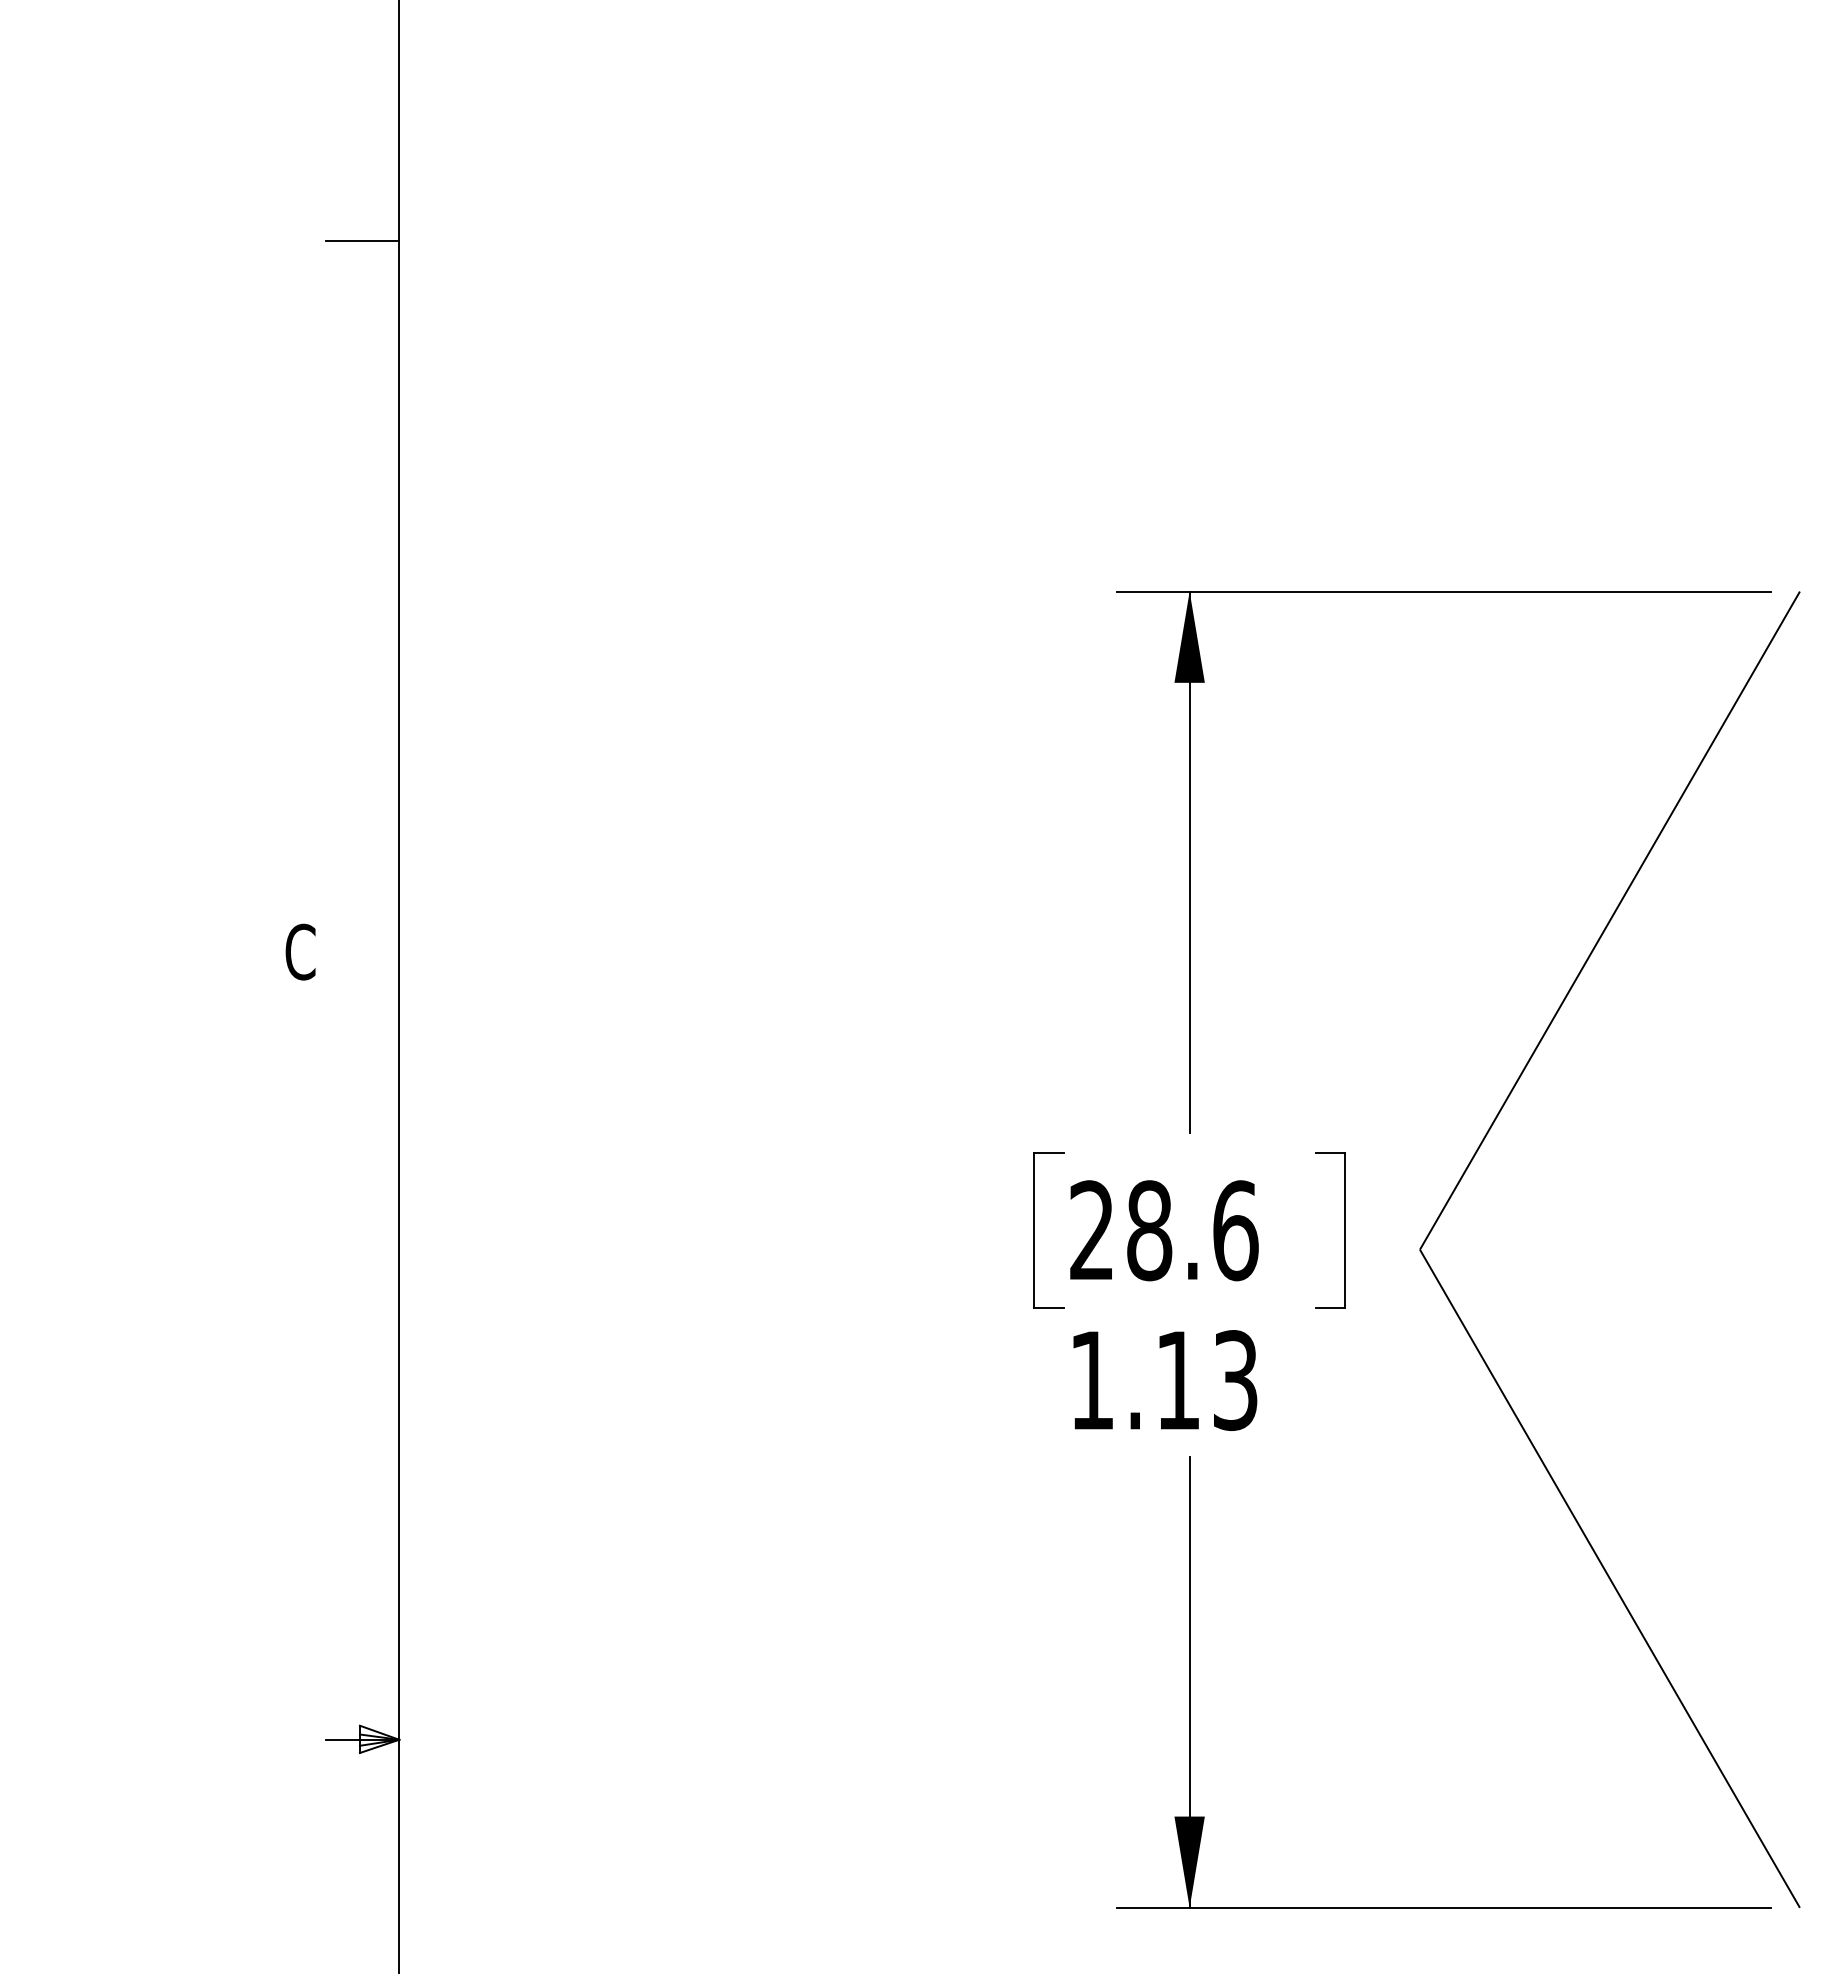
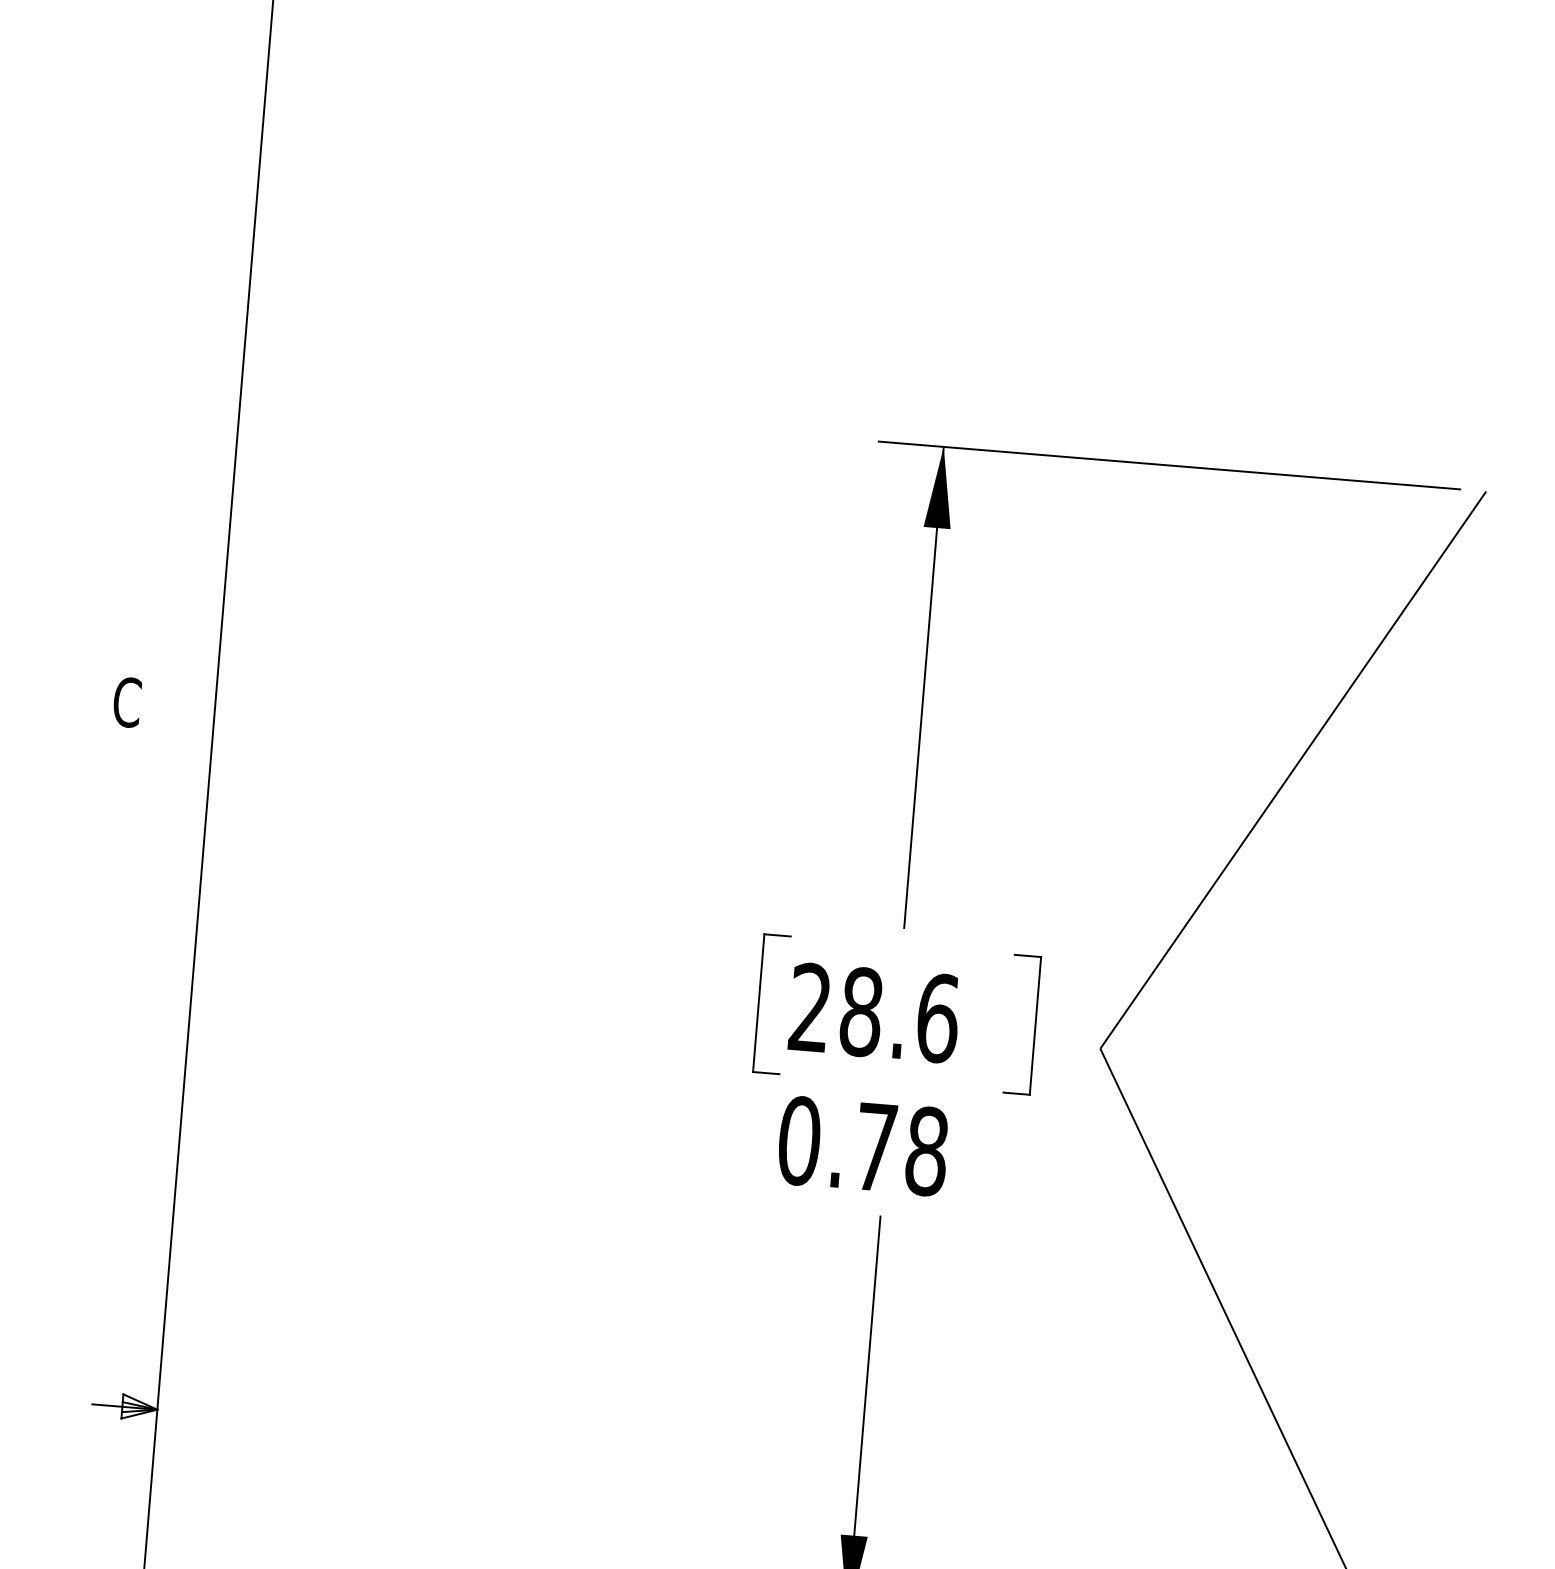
line: (362, 240) -> (234, 74), removed
text: (1163, 1380) -> (862, 1146), 1.13 -> 0.78

